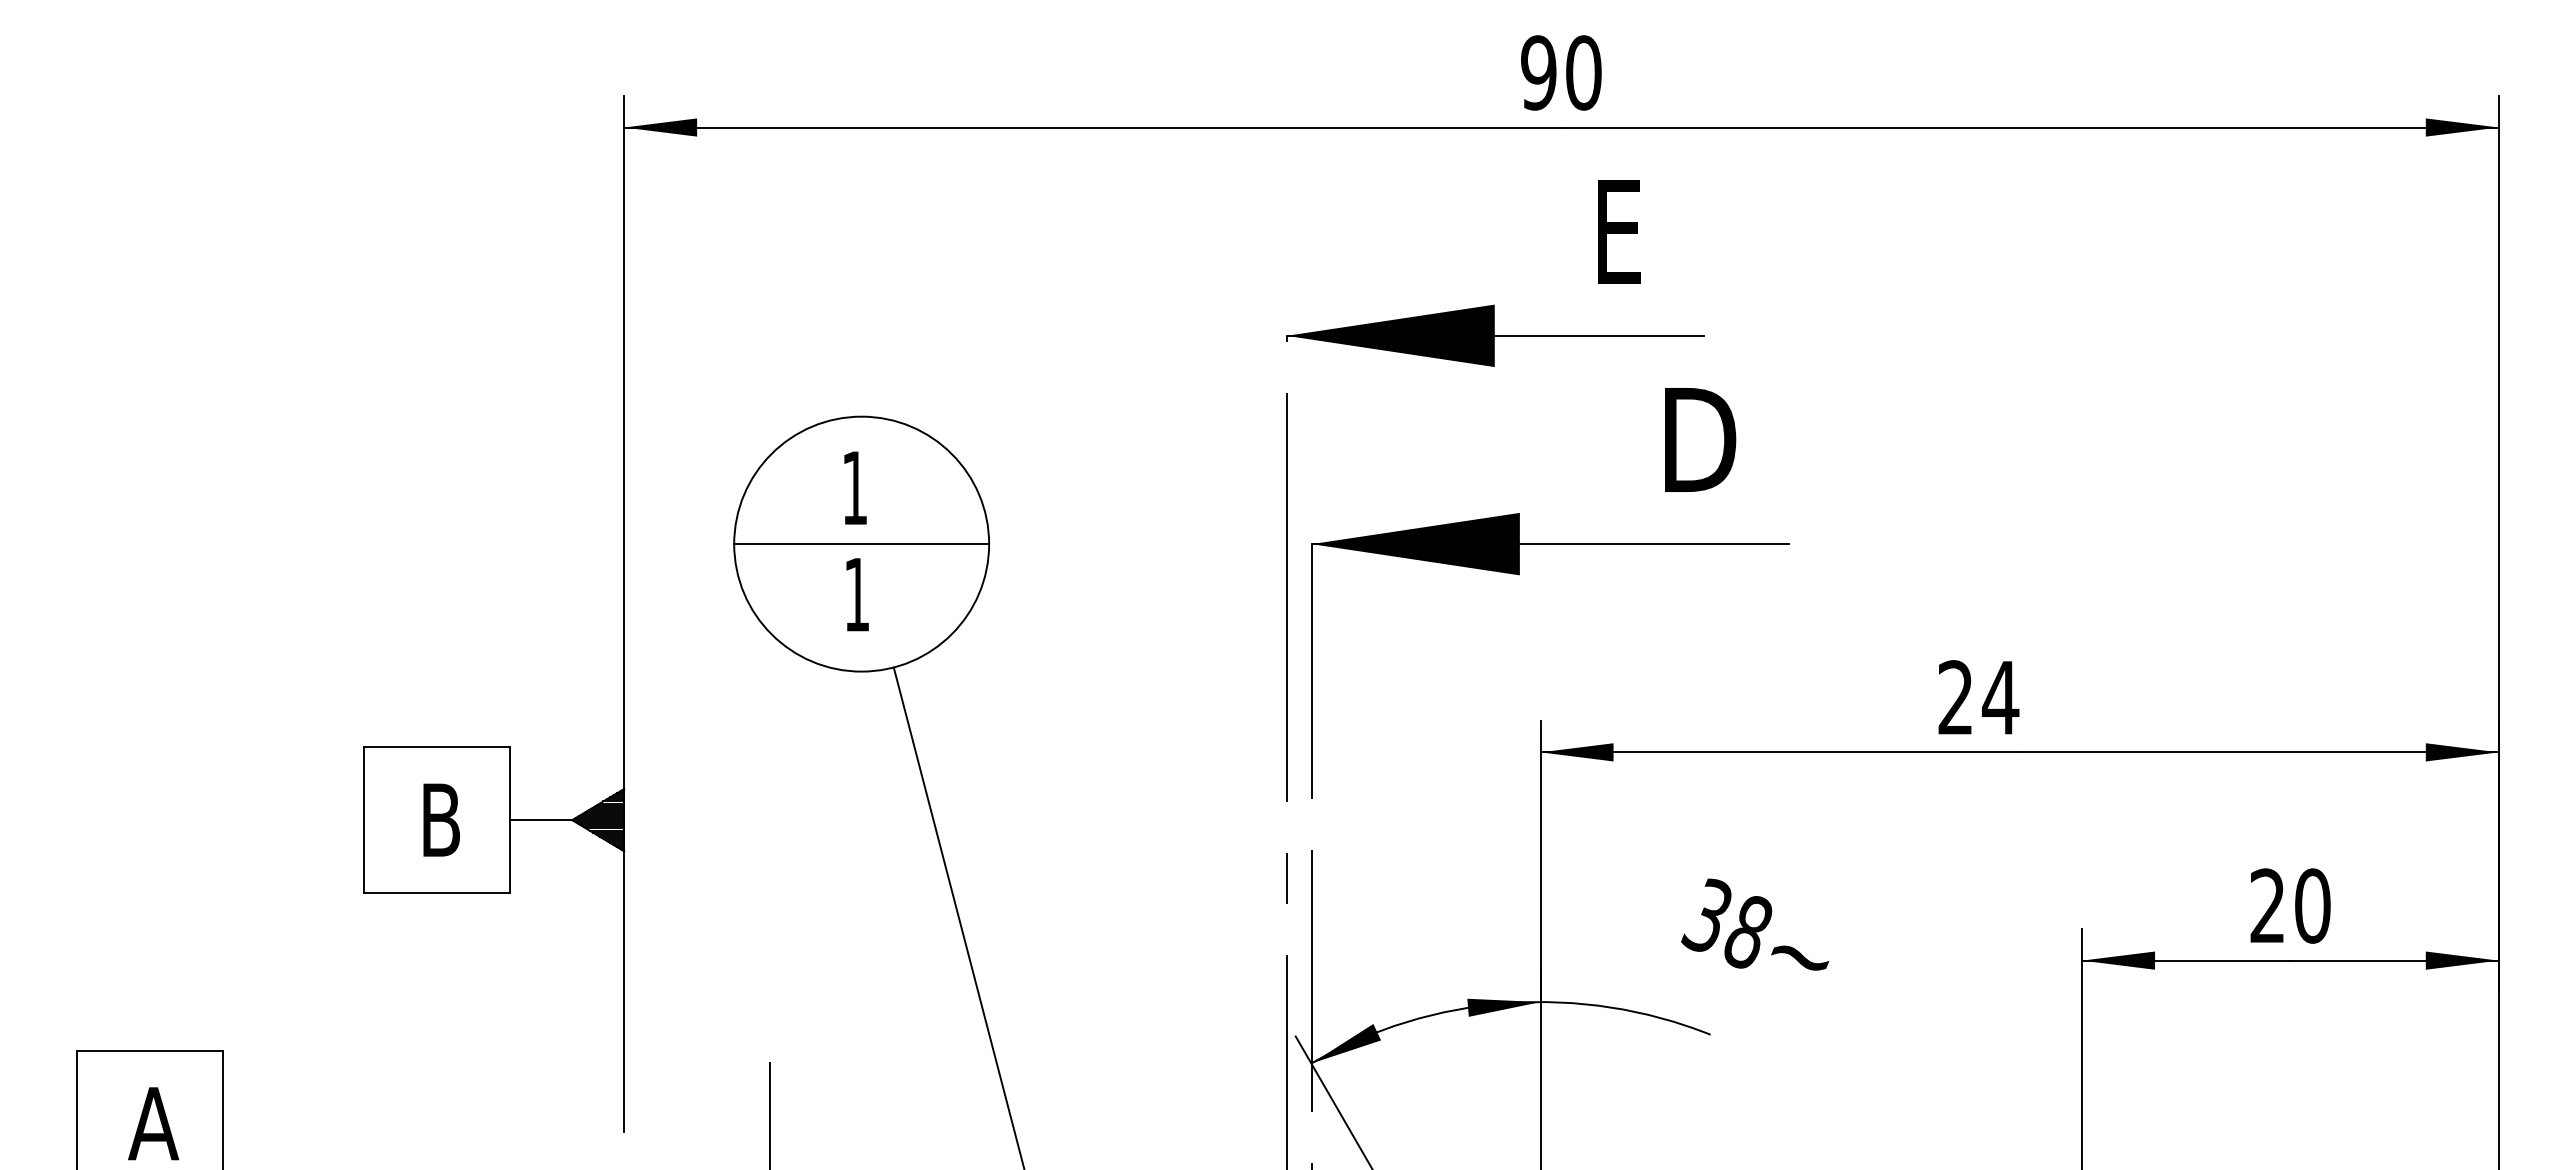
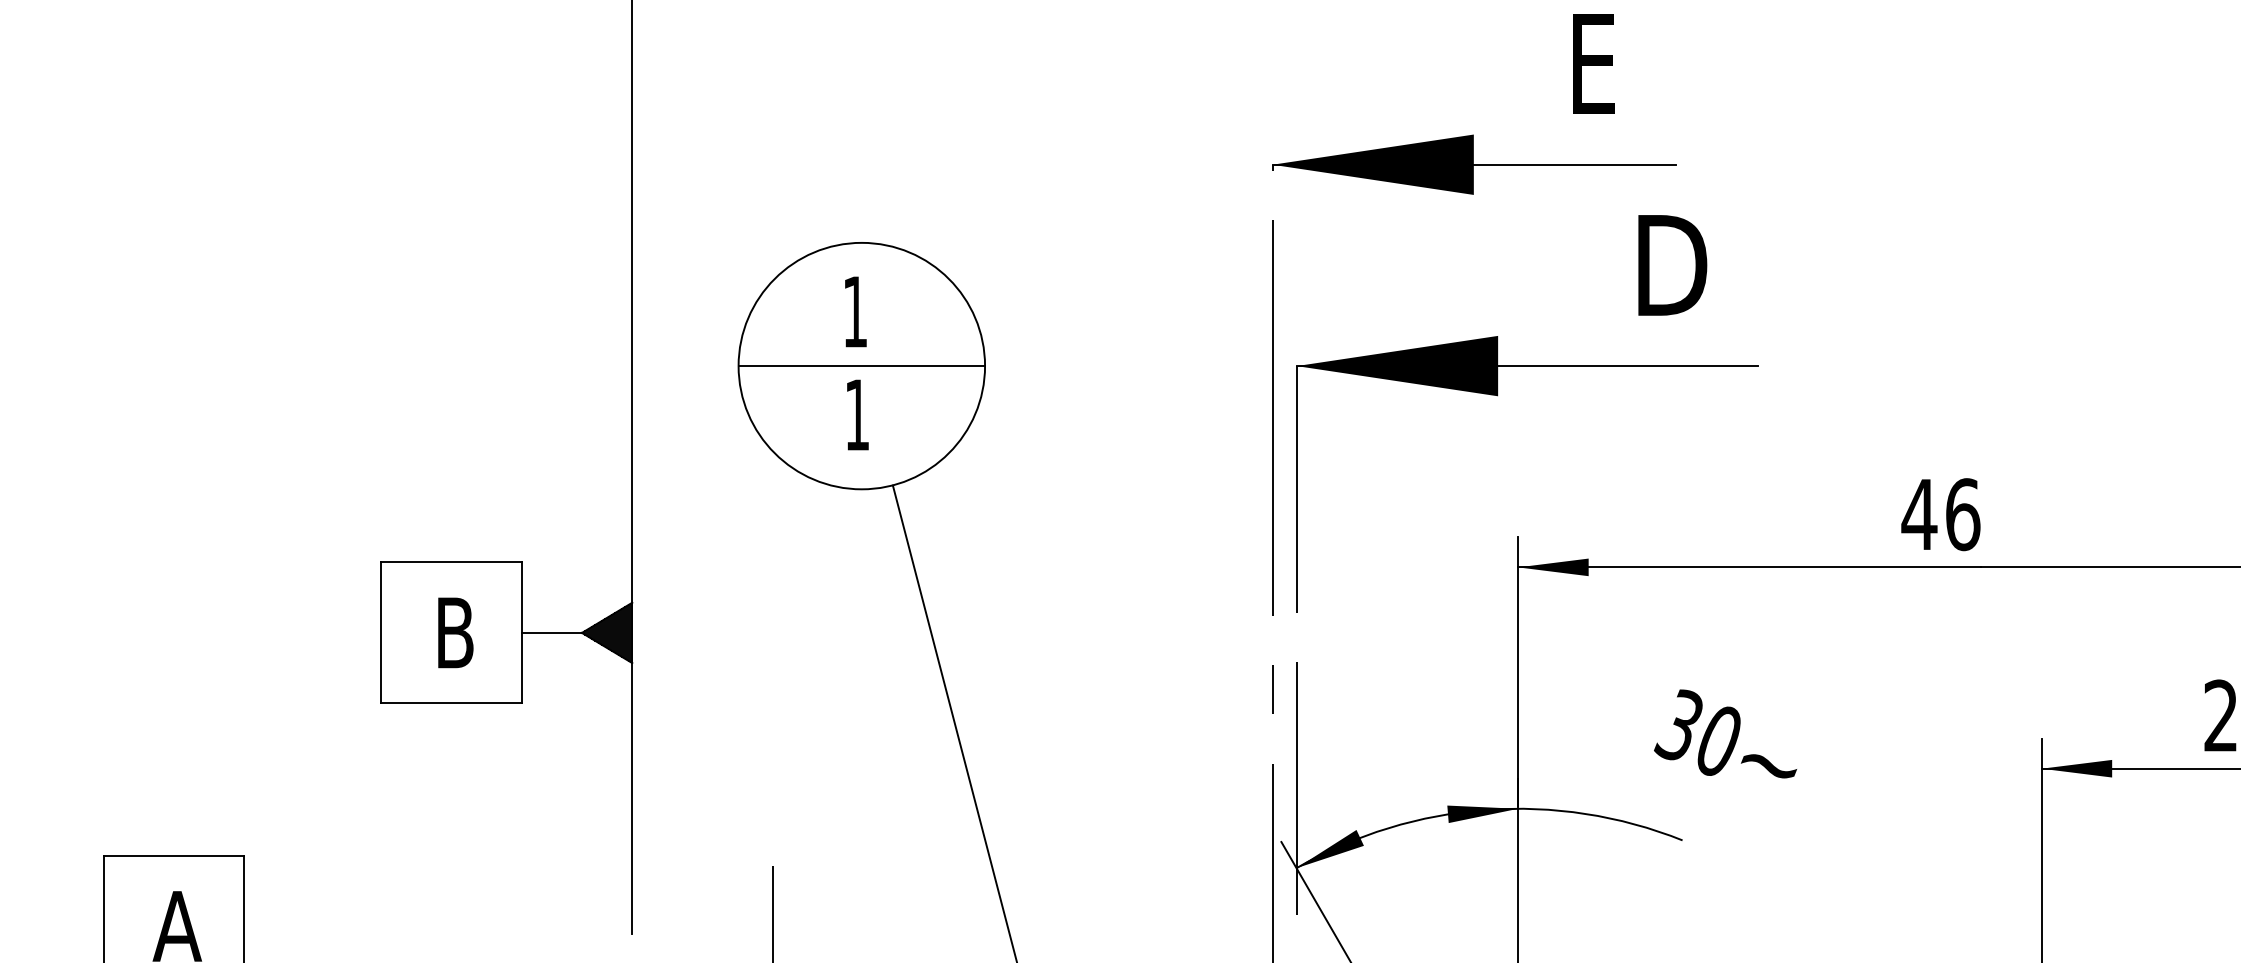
text: (1978, 697) -> (1941, 514), 24 -> 46
text: (1748, 932) -> (1719, 741), 38 -> 30

